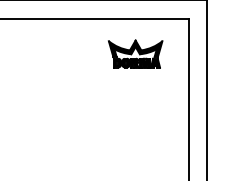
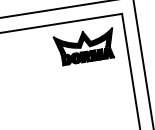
part: (135, 53) -> (84, 46), size x1.43

